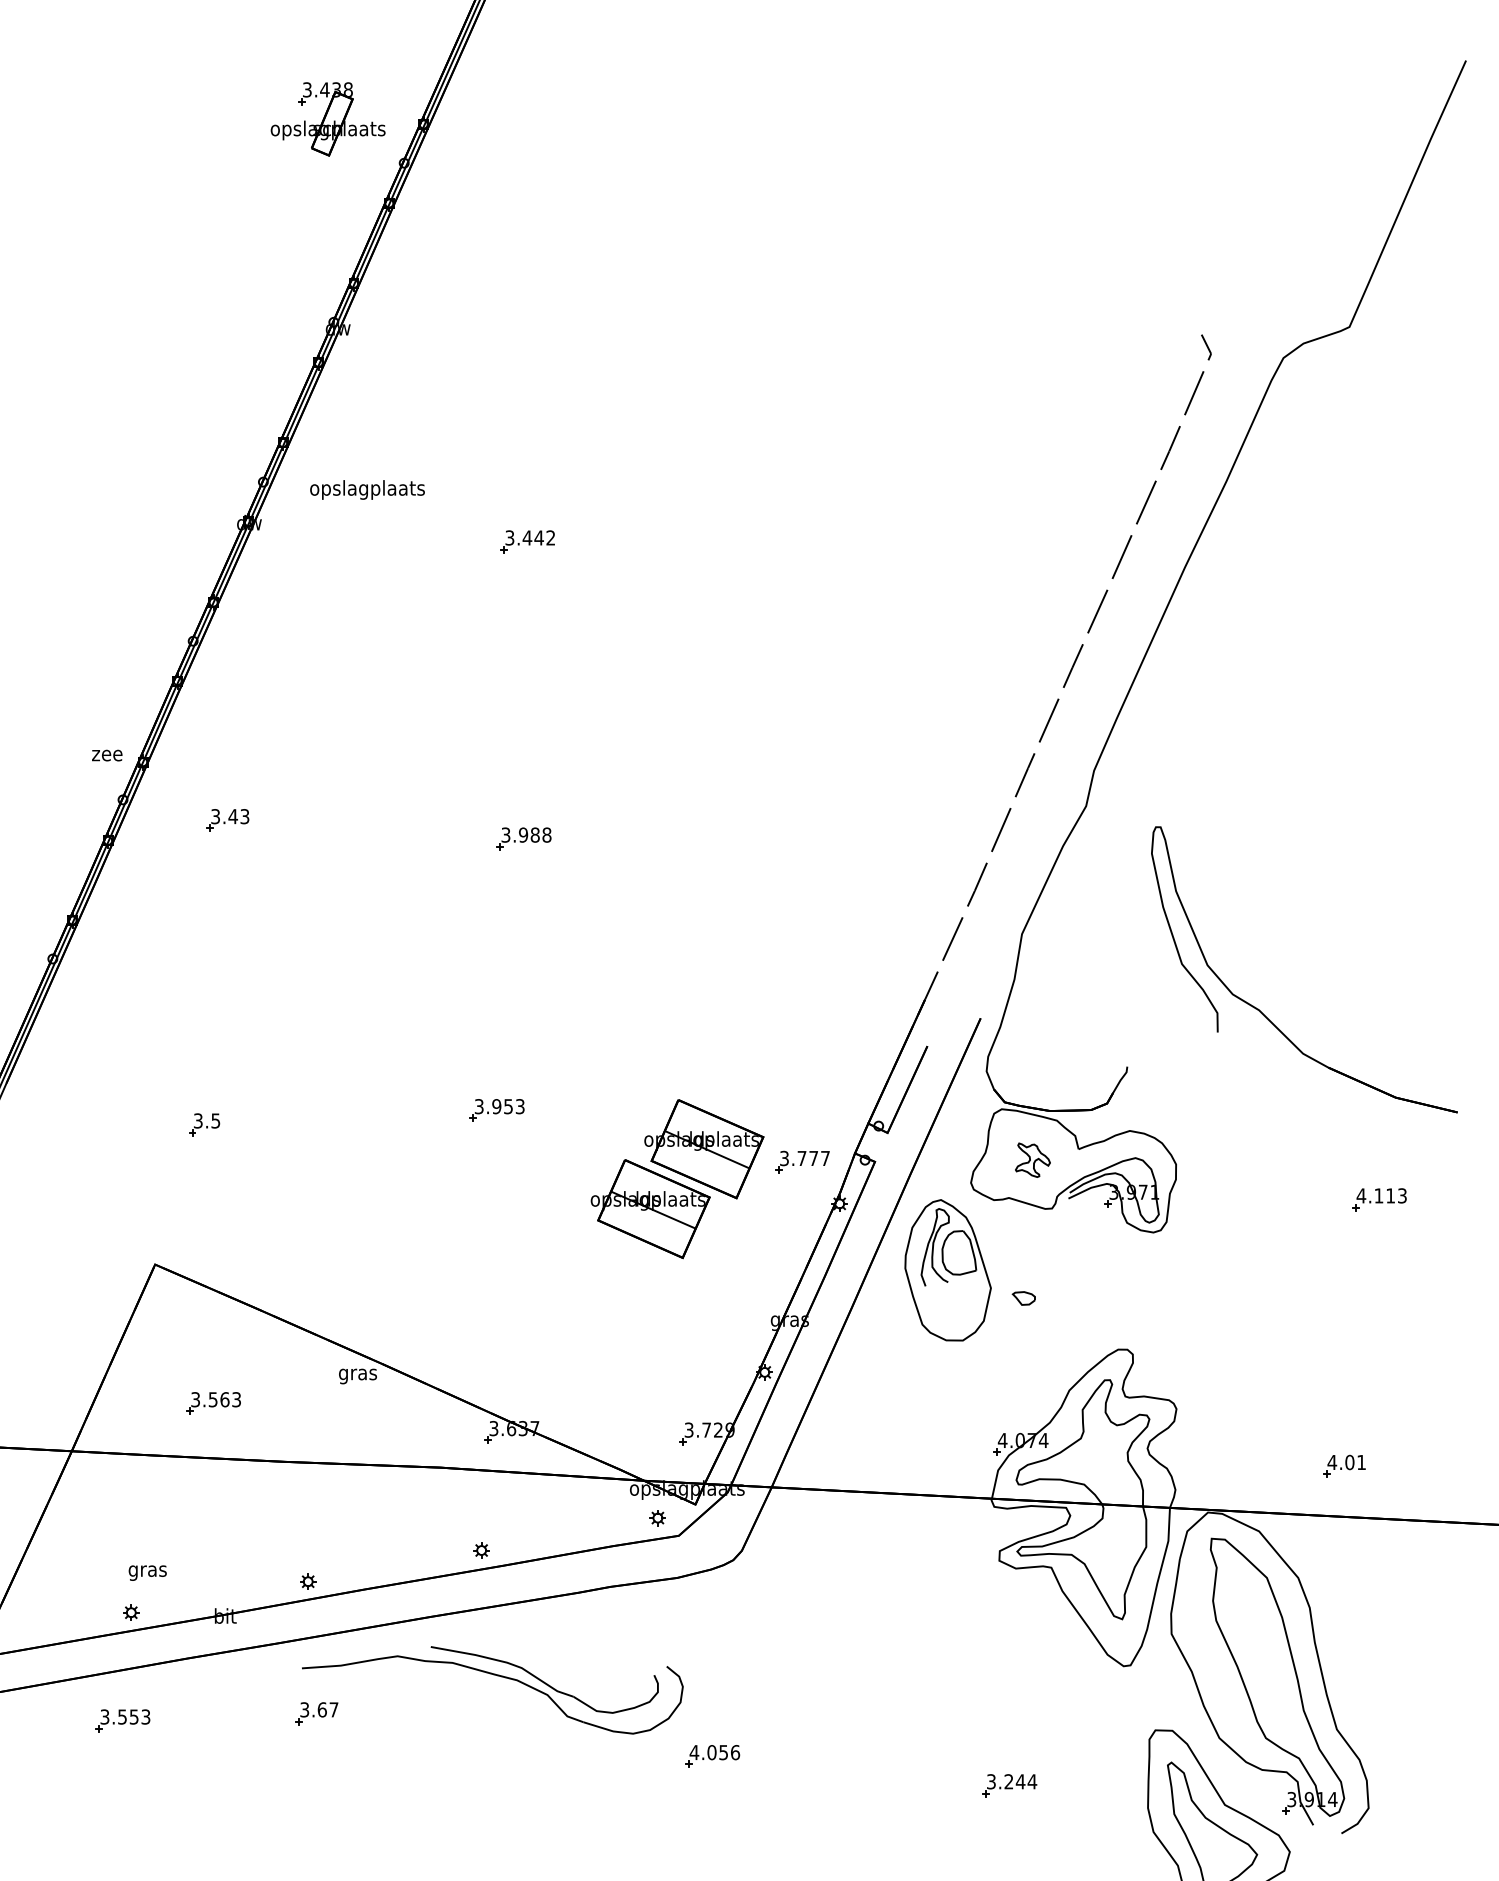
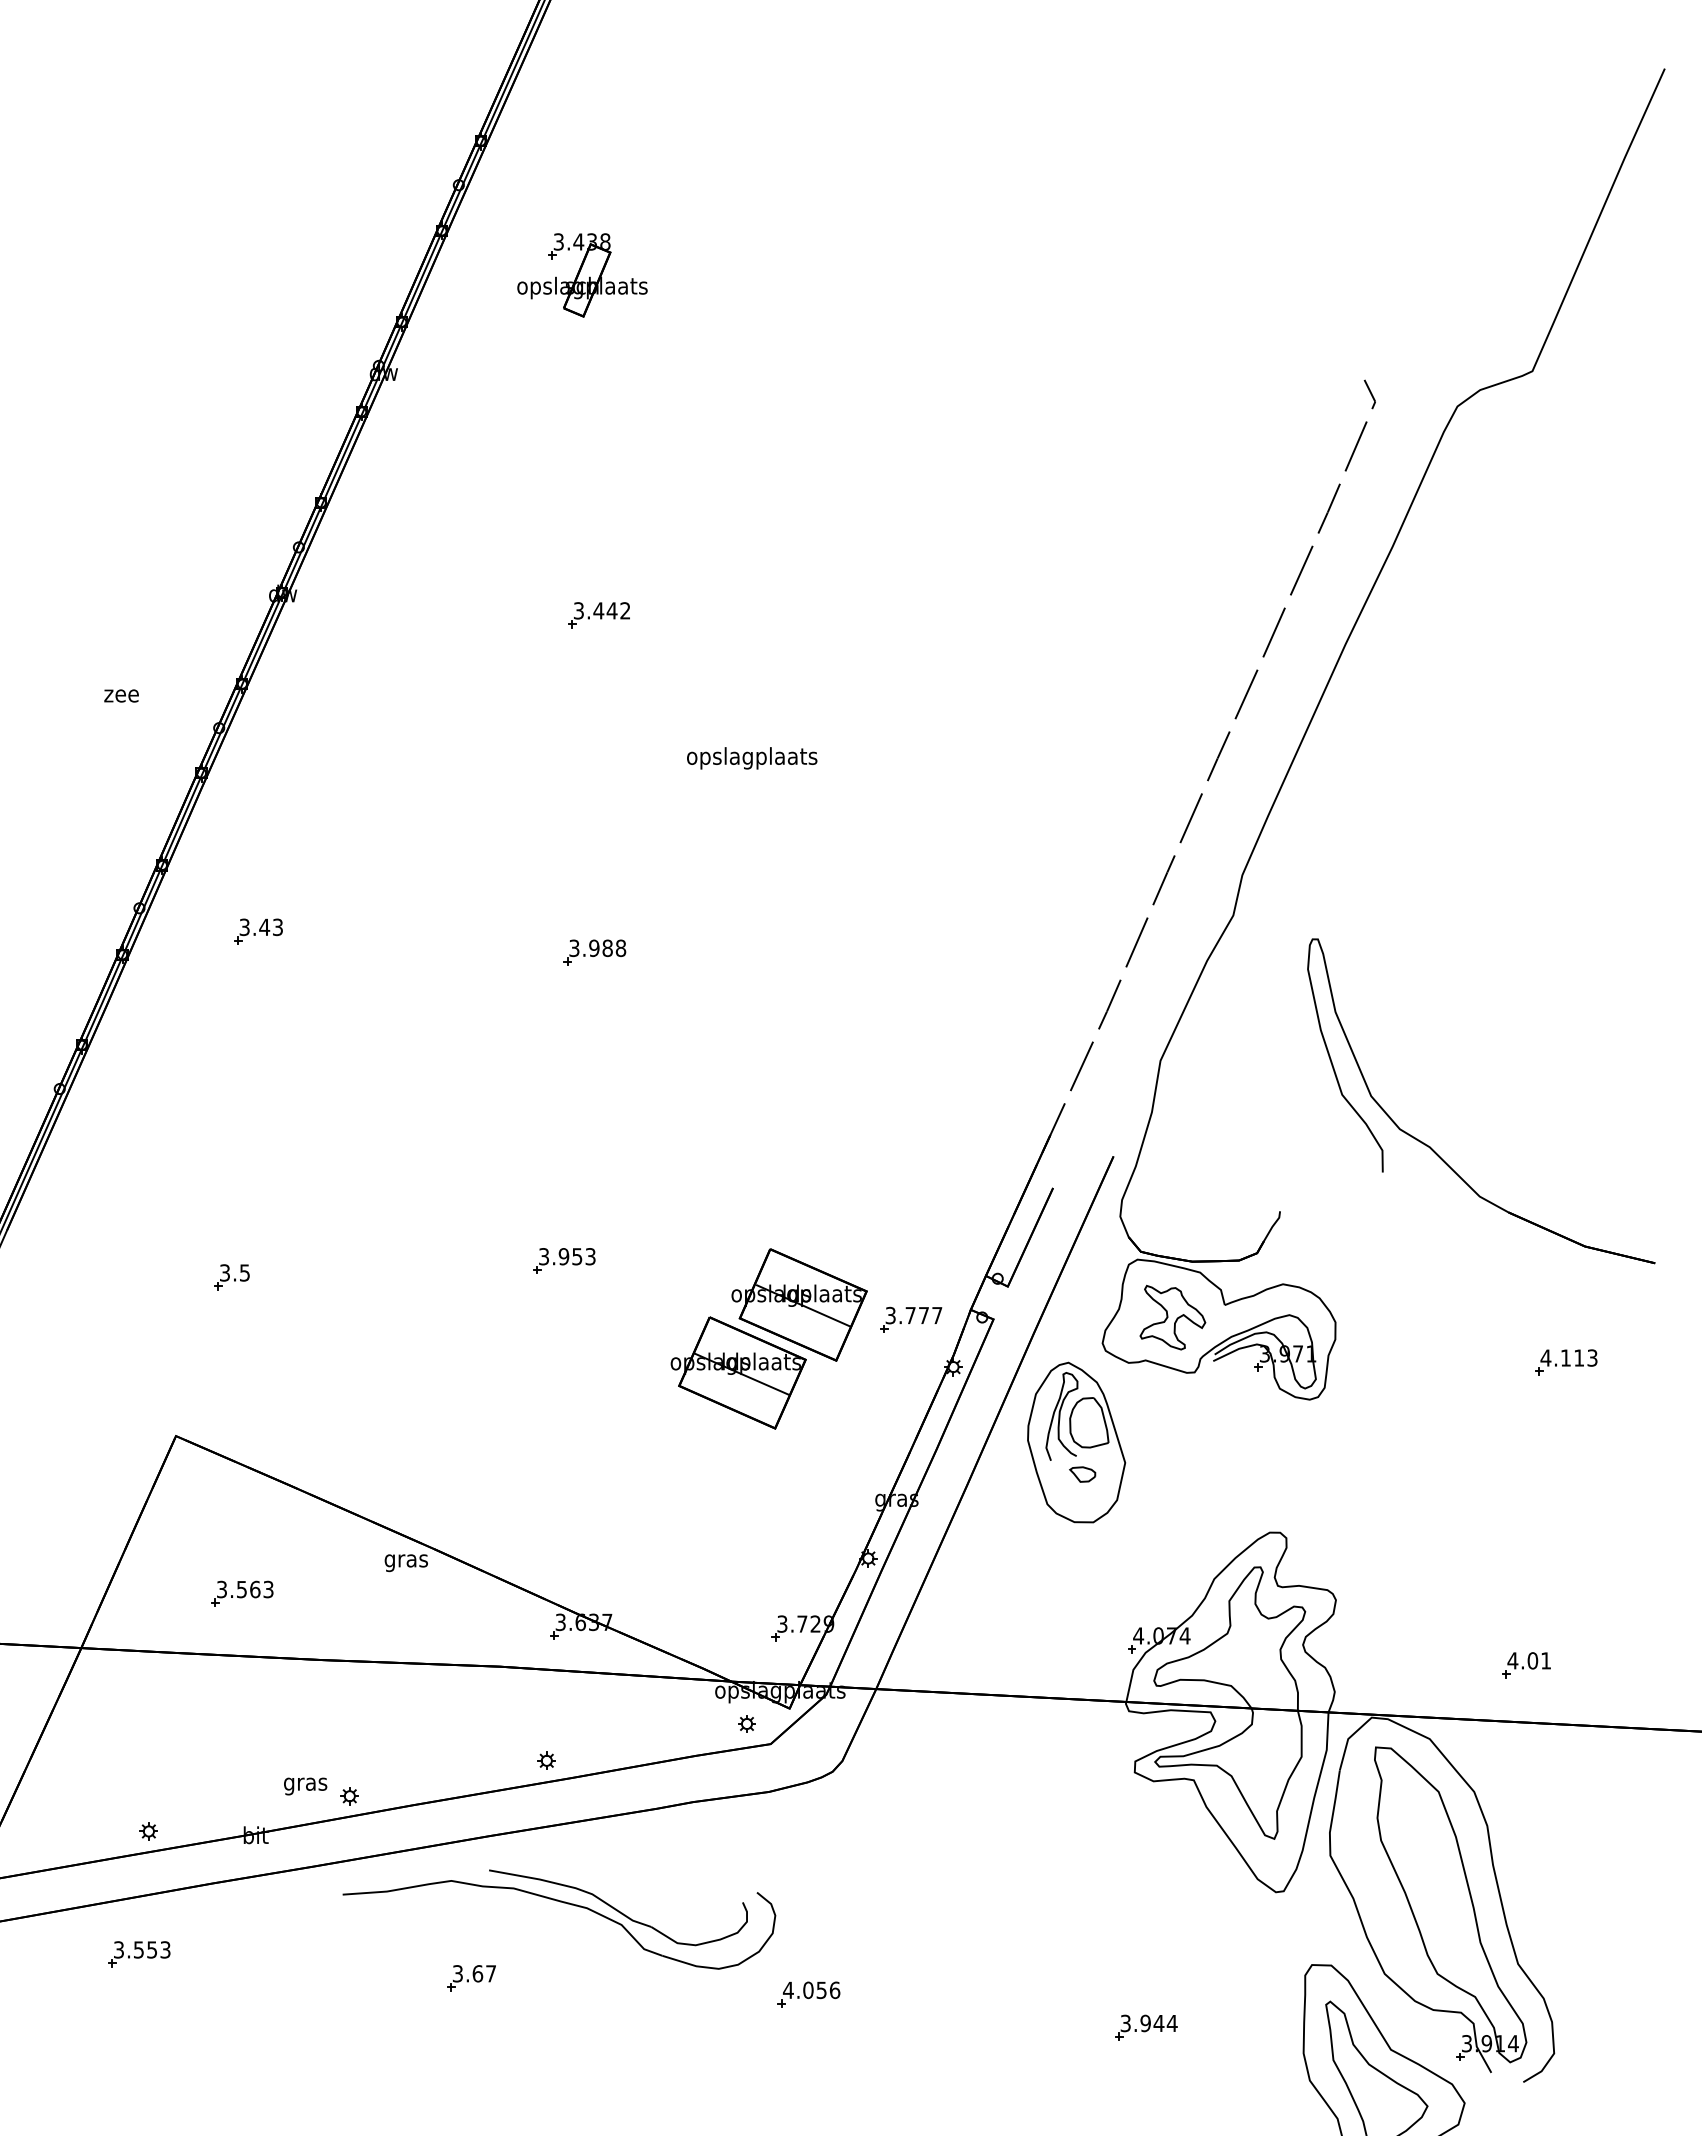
part: (328, 119) -> (582, 275), moved
text: (367, 490) -> (752, 758), moved
text: (107, 755) -> (121, 695), moved
part: (1032, 1160) -> (1172, 1317), size x1.67
part: (1023, 1298) -> (1082, 1474), moved
text: (147, 1573) -> (305, 1786), moved
part: (316, 1714) -> (471, 1978), moved
text: (1008, 1781) -> (1145, 2023), 3.244 -> 3.944

